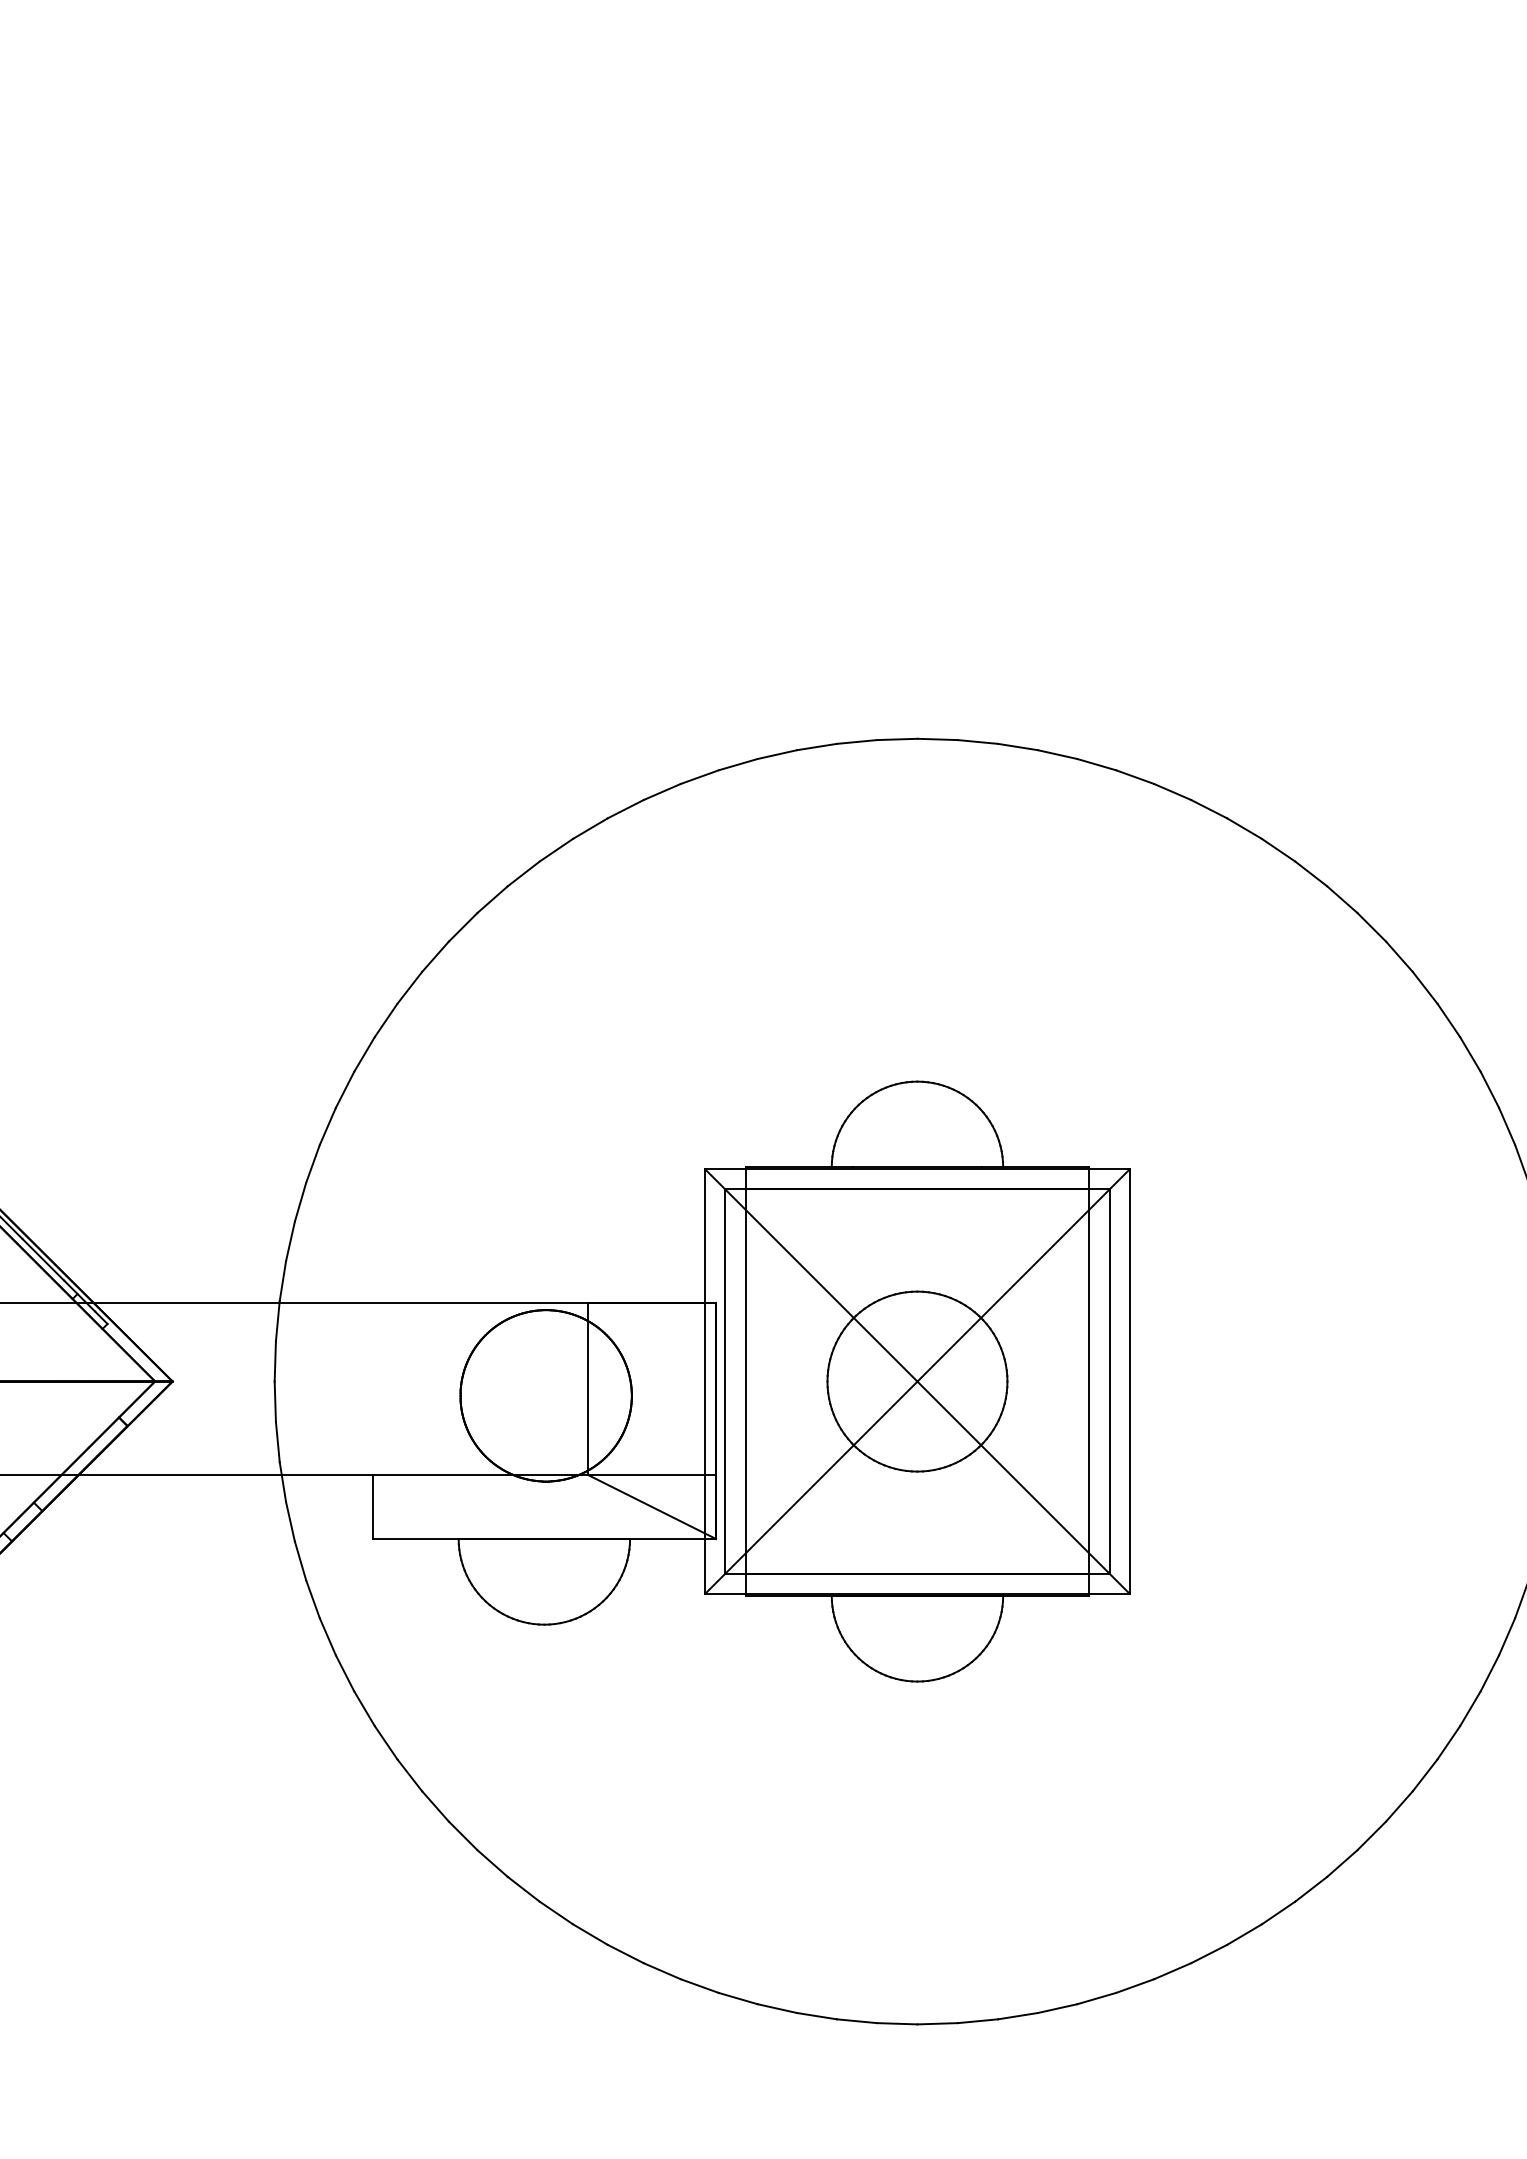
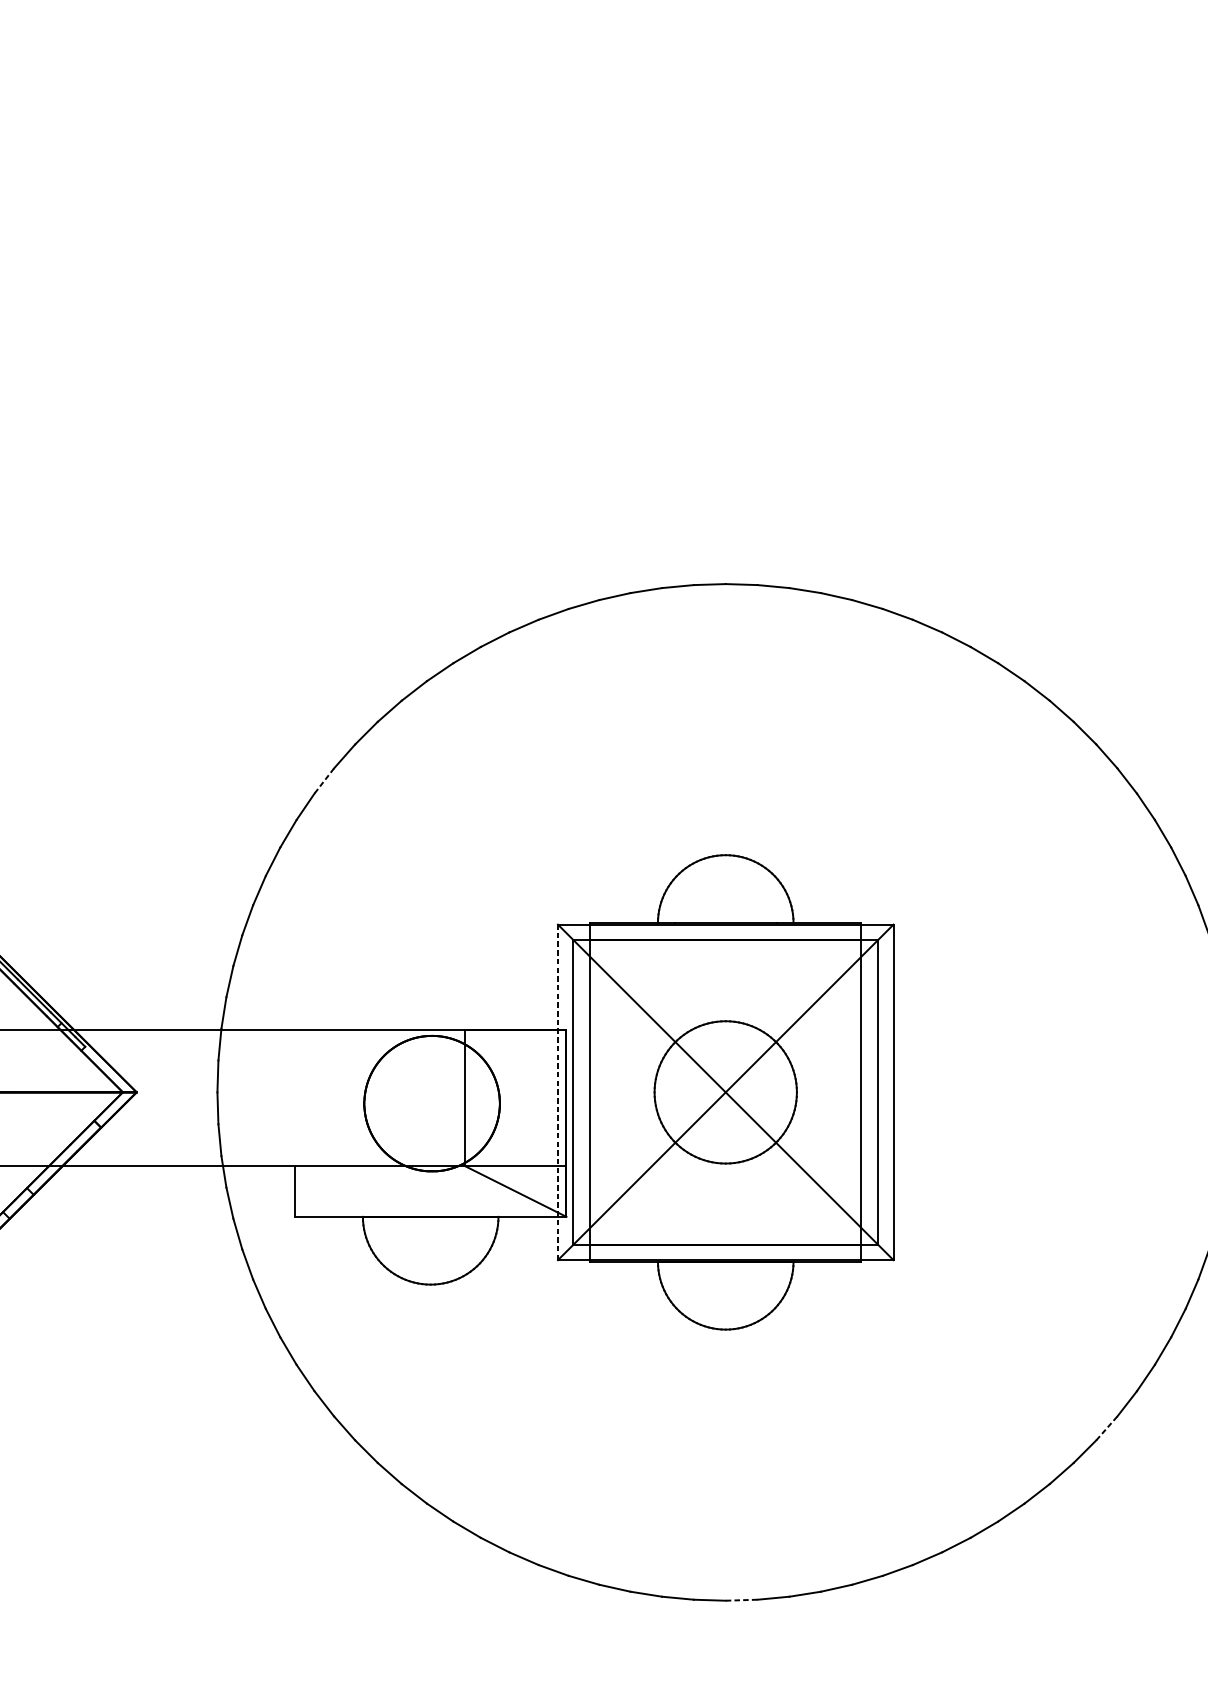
line: (409, 988) -> (324, 781), solid -> dashed
line: (705, 1381) -> (558, 1092), solid -> dashed
line: (1399, 1806) -> (1106, 1428), solid -> dashed
line: (938, 2023) -> (742, 1600), solid -> dashed

